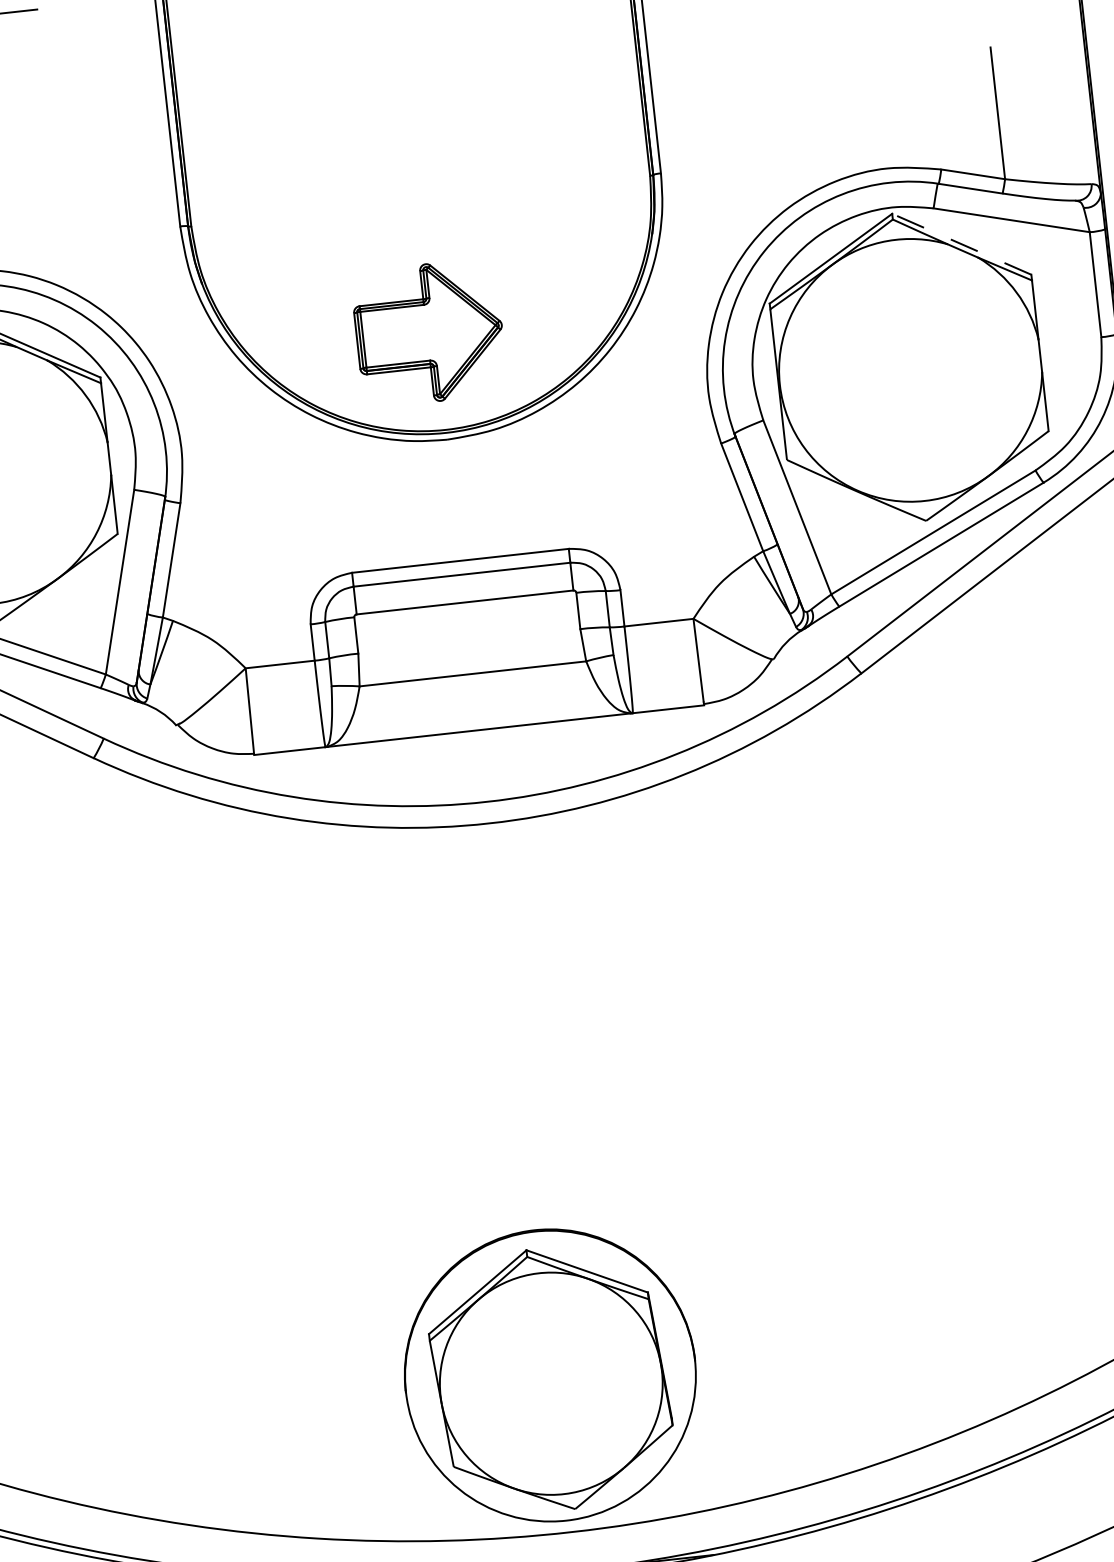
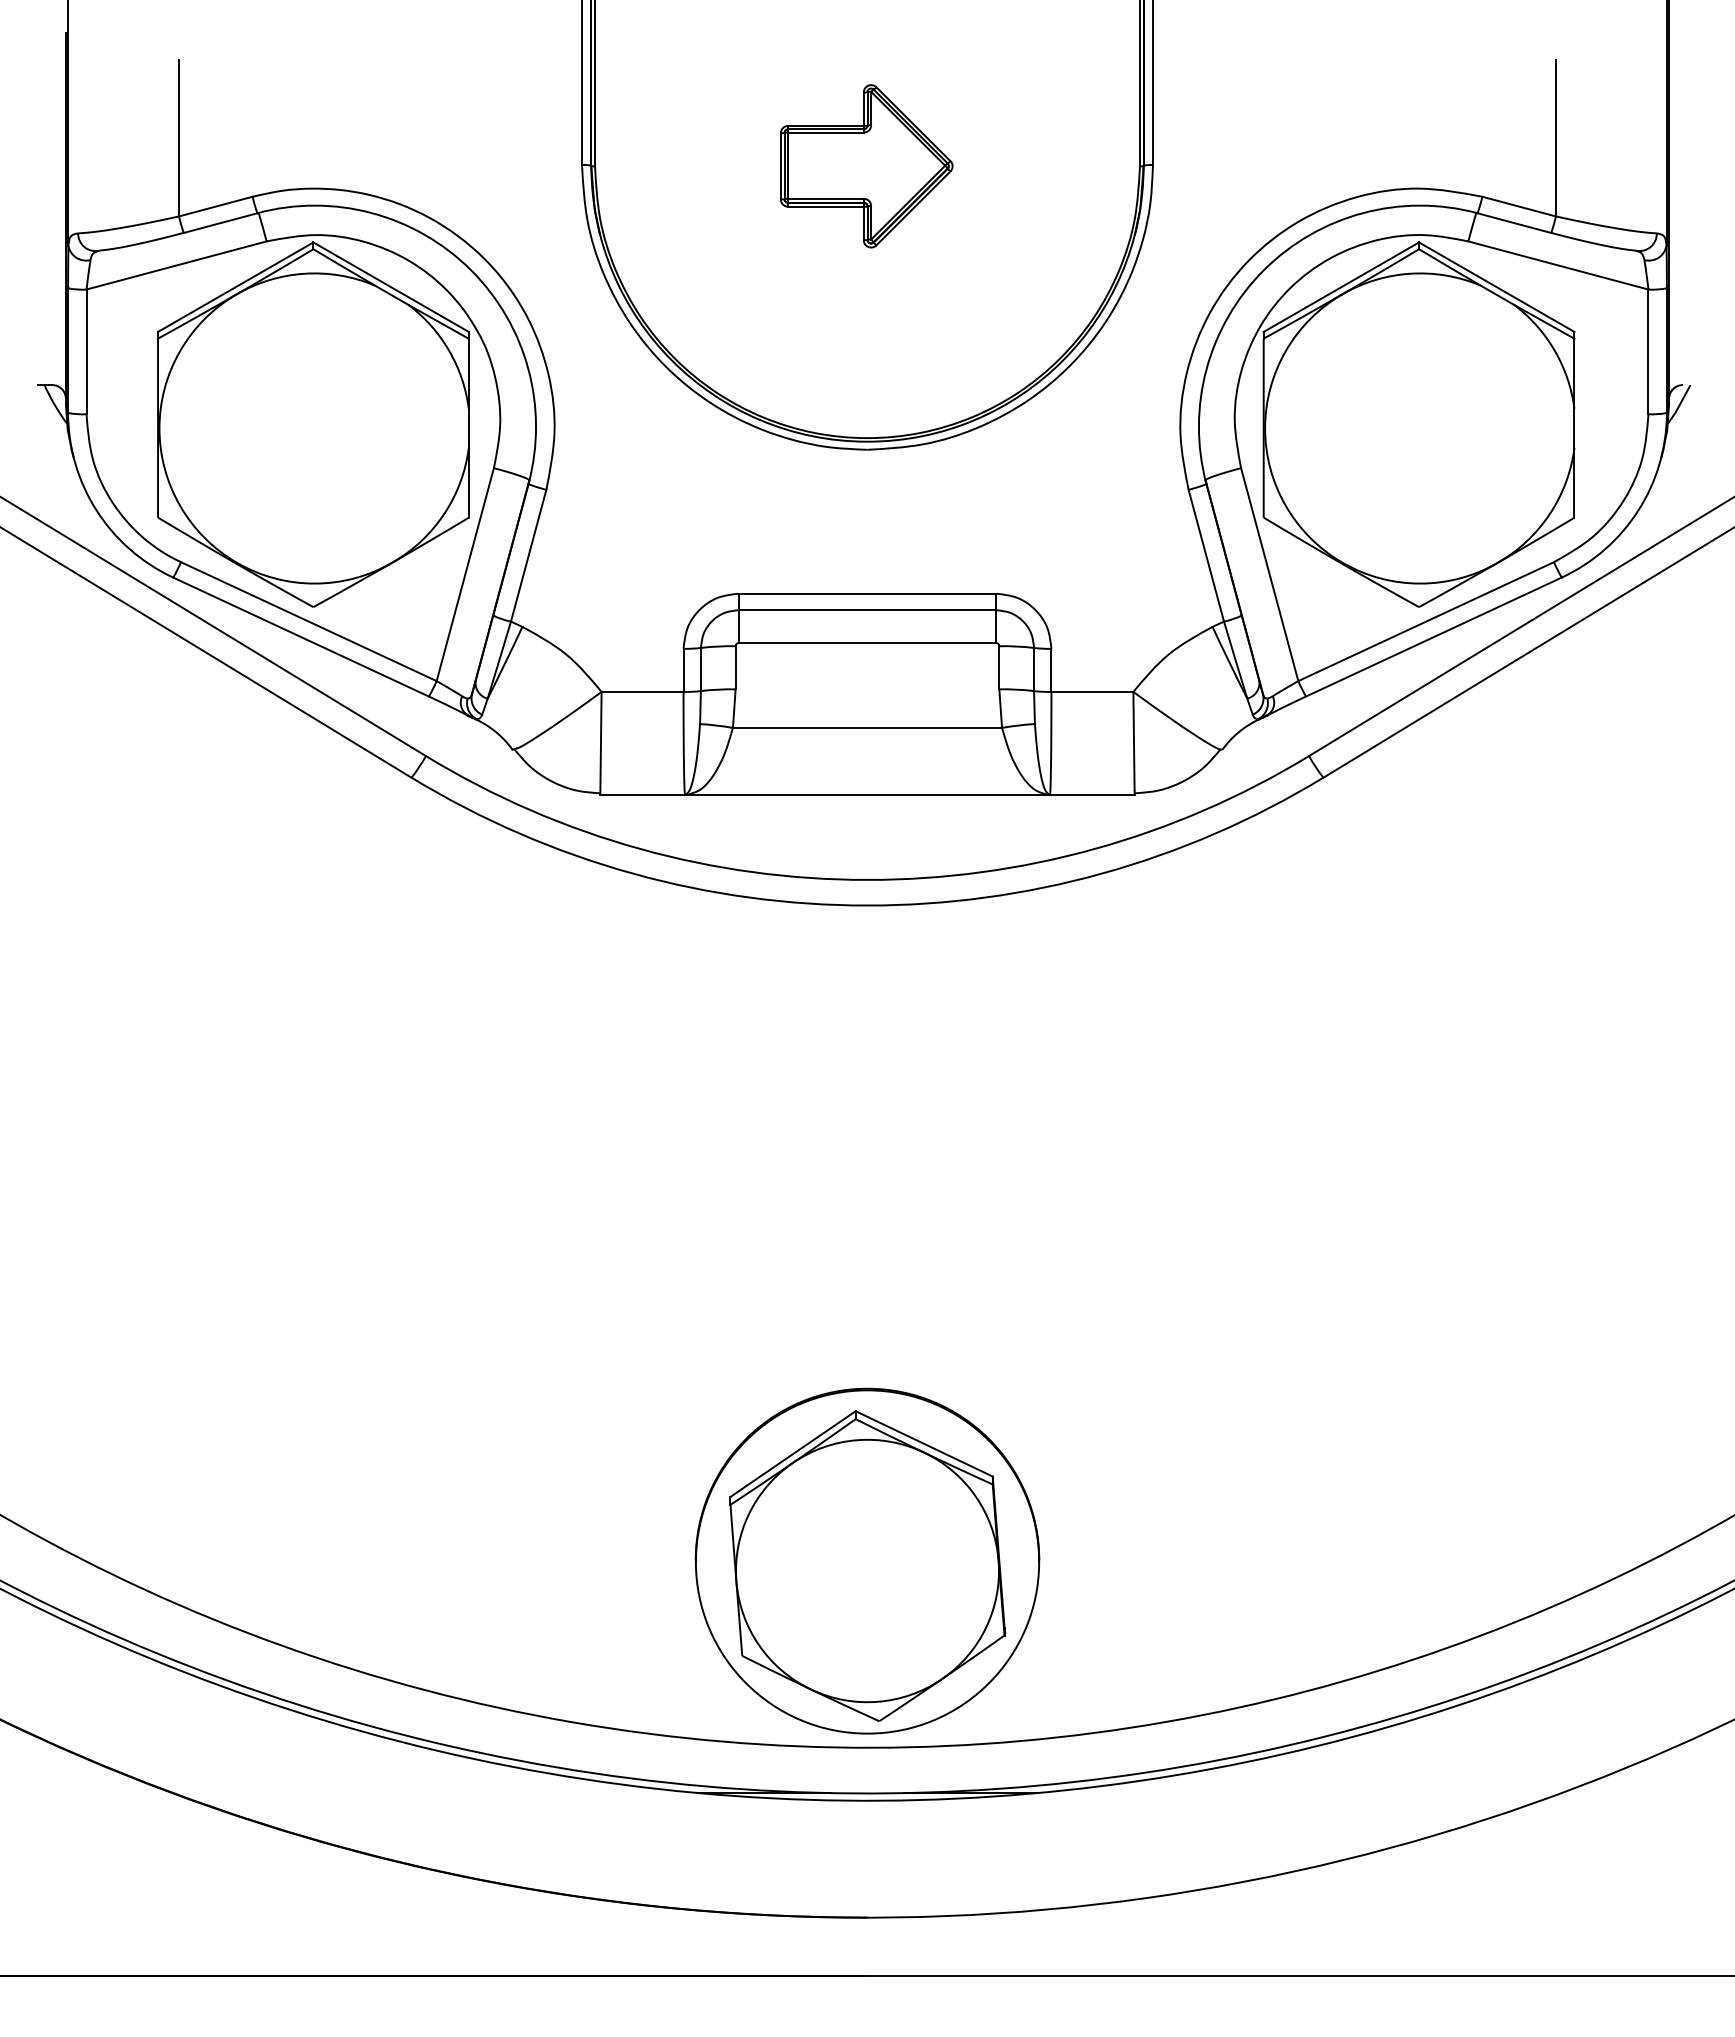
line: (961, 244) -> (1496, 287), dashed -> solid
part: (429, 333) -> (866, 166), moved

